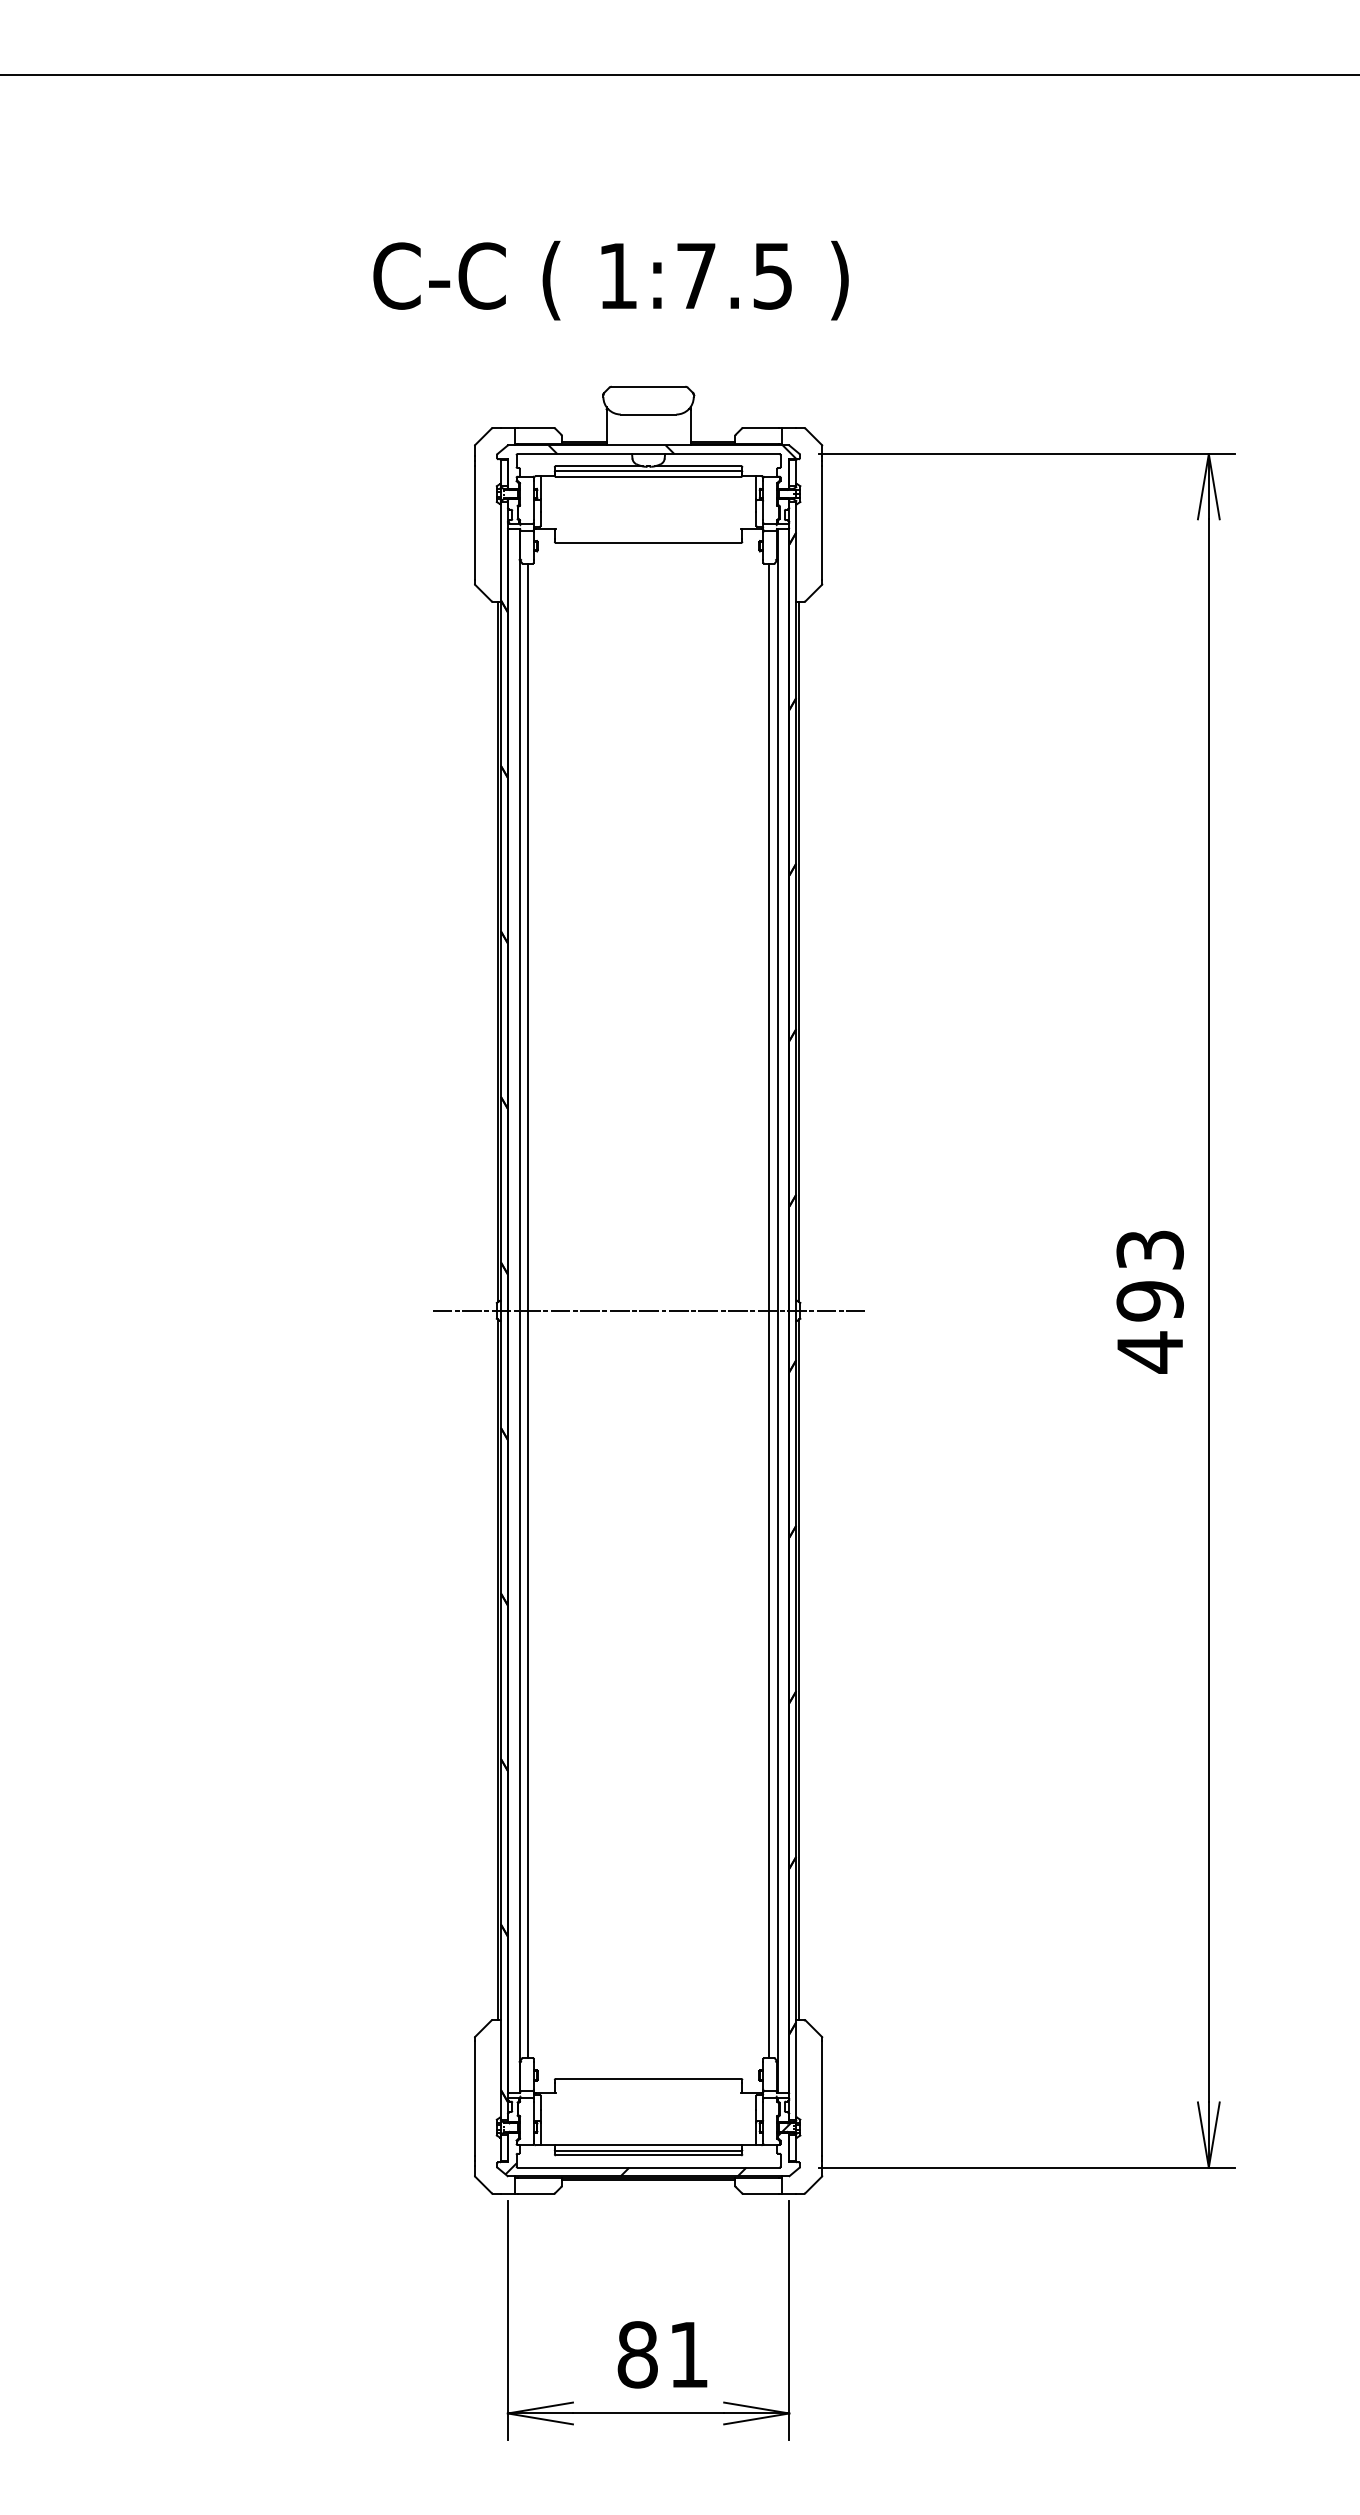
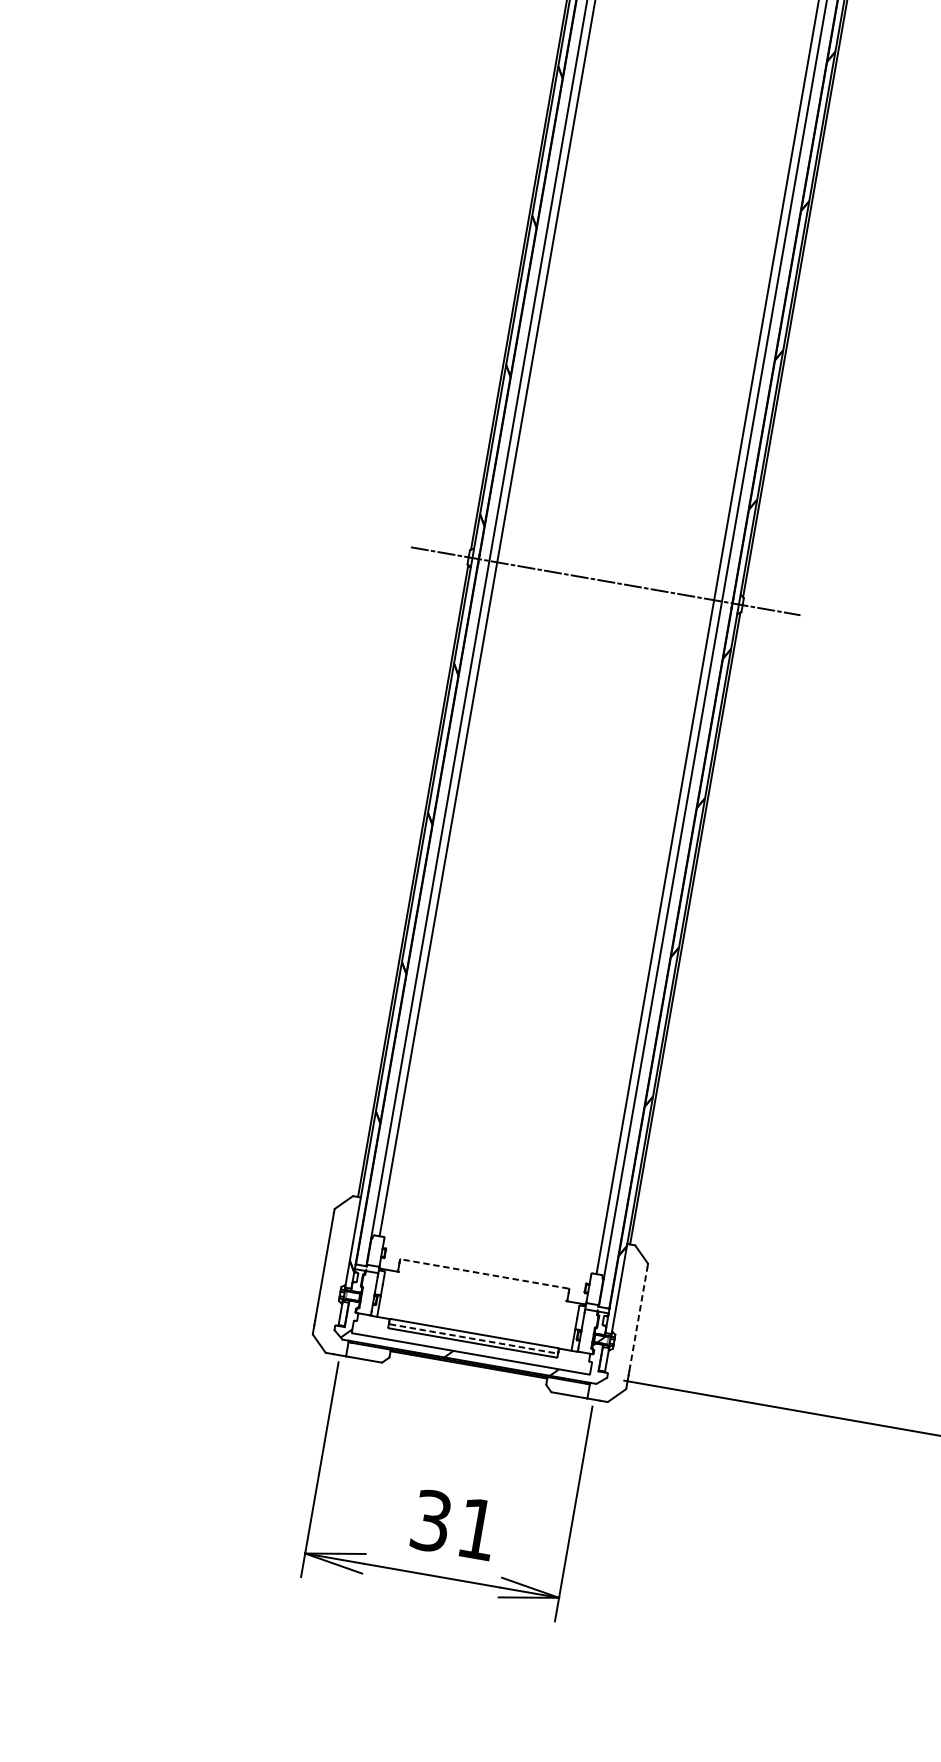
line: (648, 2078) -> (484, 1273), solid -> dashed
line: (822, 2098) -> (638, 1318), solid -> dashed
line: (648, 2150) -> (473, 1338), solid -> dashed
text: (637, 2354) -> (431, 1520), 81 -> 31

